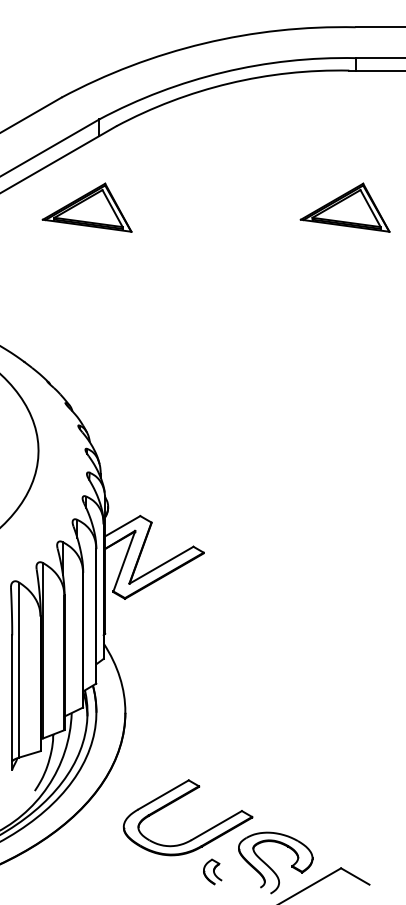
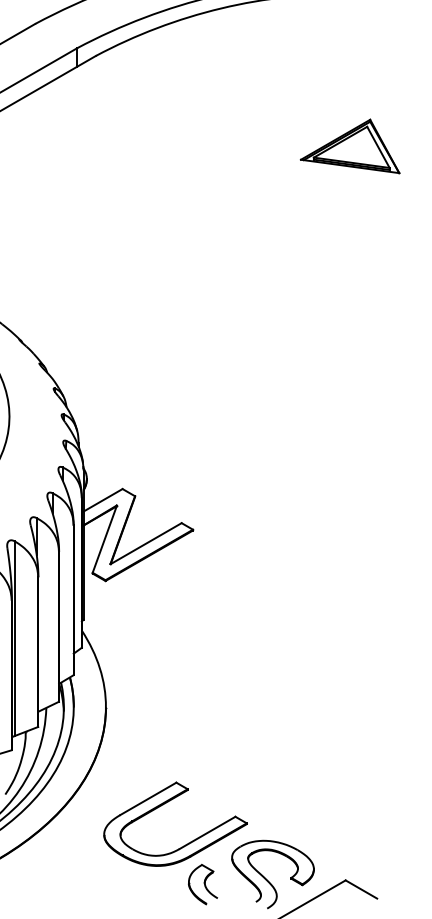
part: (86, 207) -> (62, 146), removed
part: (212, 871) -> (202, 883), size x1.43

